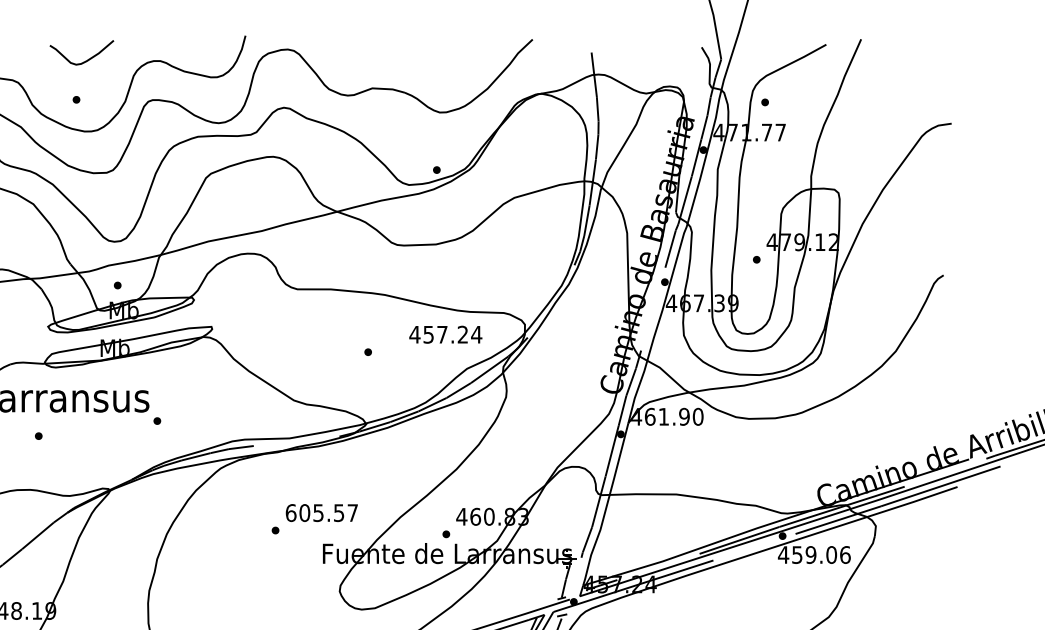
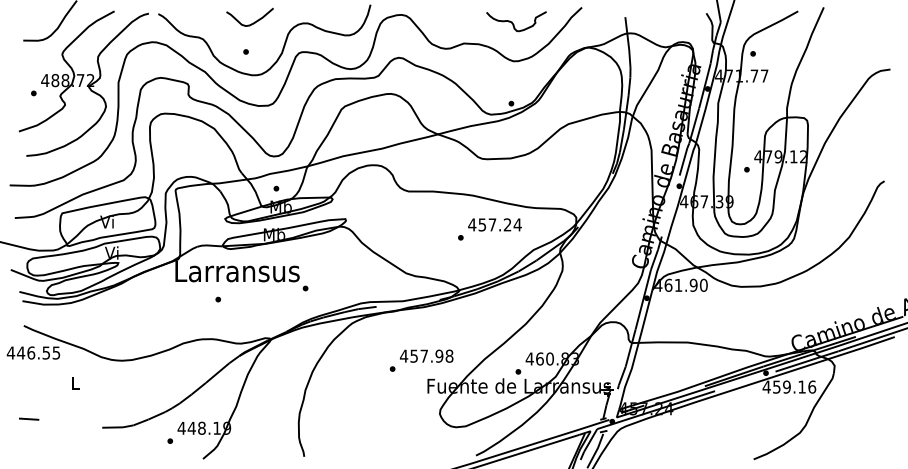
curve: (439, 61) -> (513, 23), added
text: (445, 334) -> (494, 224), moved
text: (321, 512) -> (426, 355), 605.57 -> 457.98
text: (832, 554) -> (802, 386), 459.06 -> 459.16

